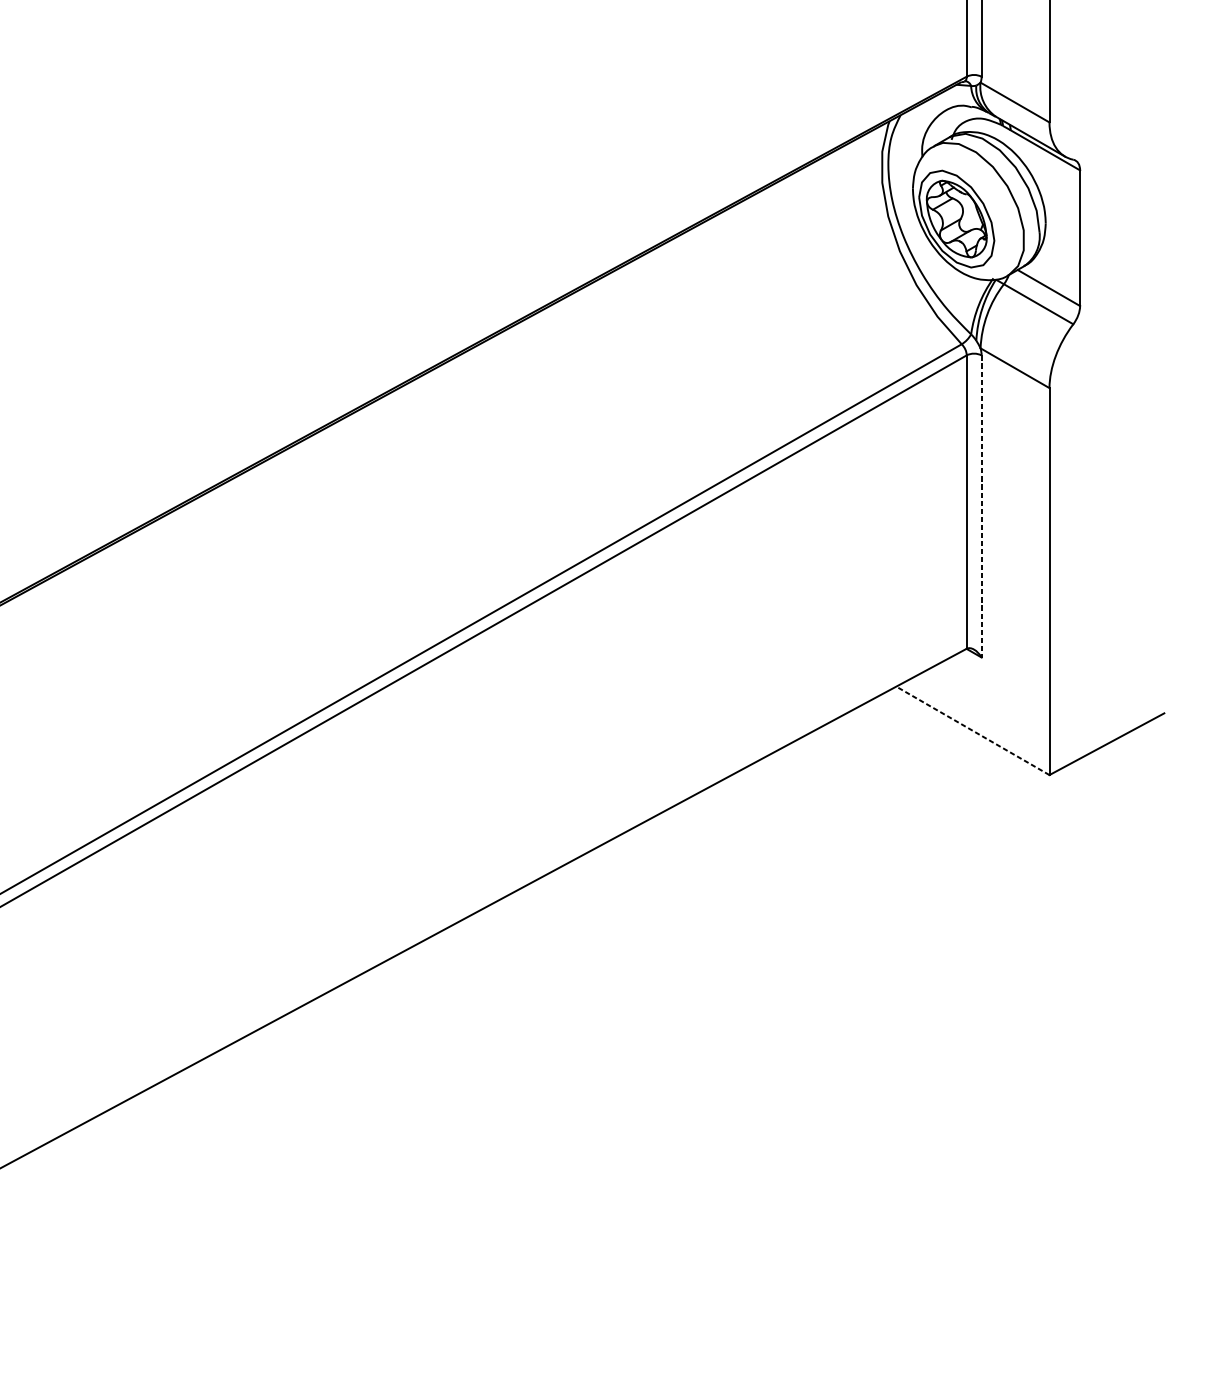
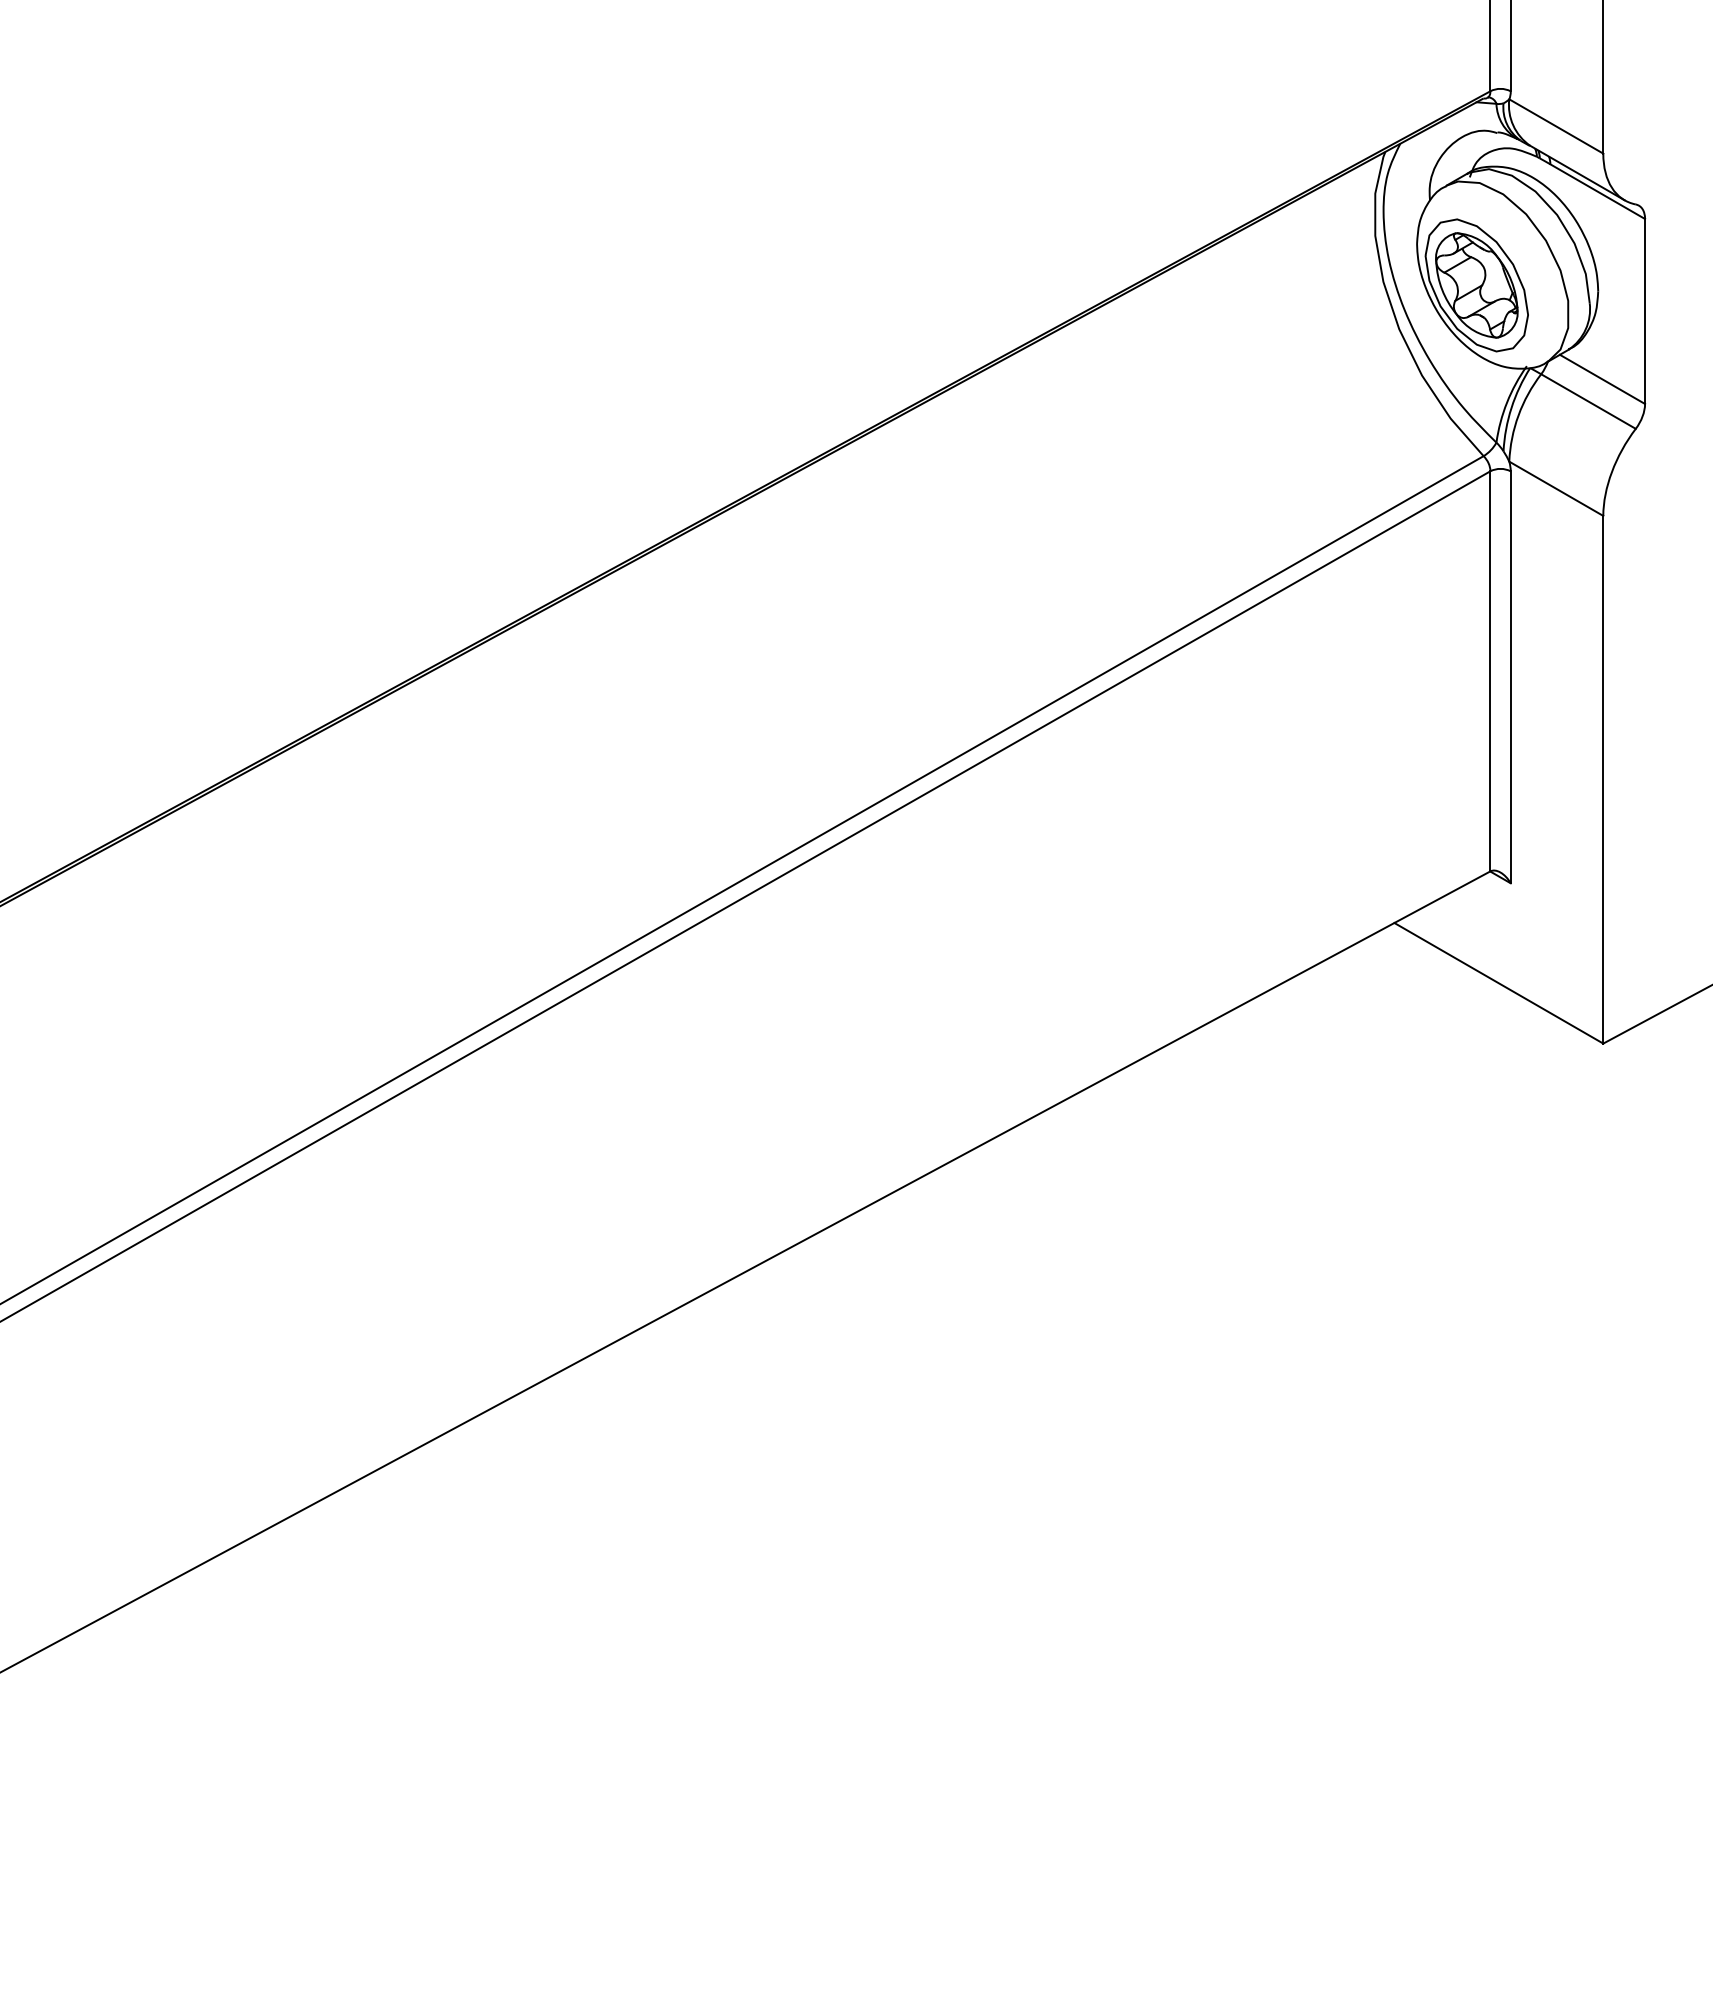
line: (981, 506) -> (1510, 677), dashed -> solid
line: (972, 730) -> (1498, 983), dashed -> solid

